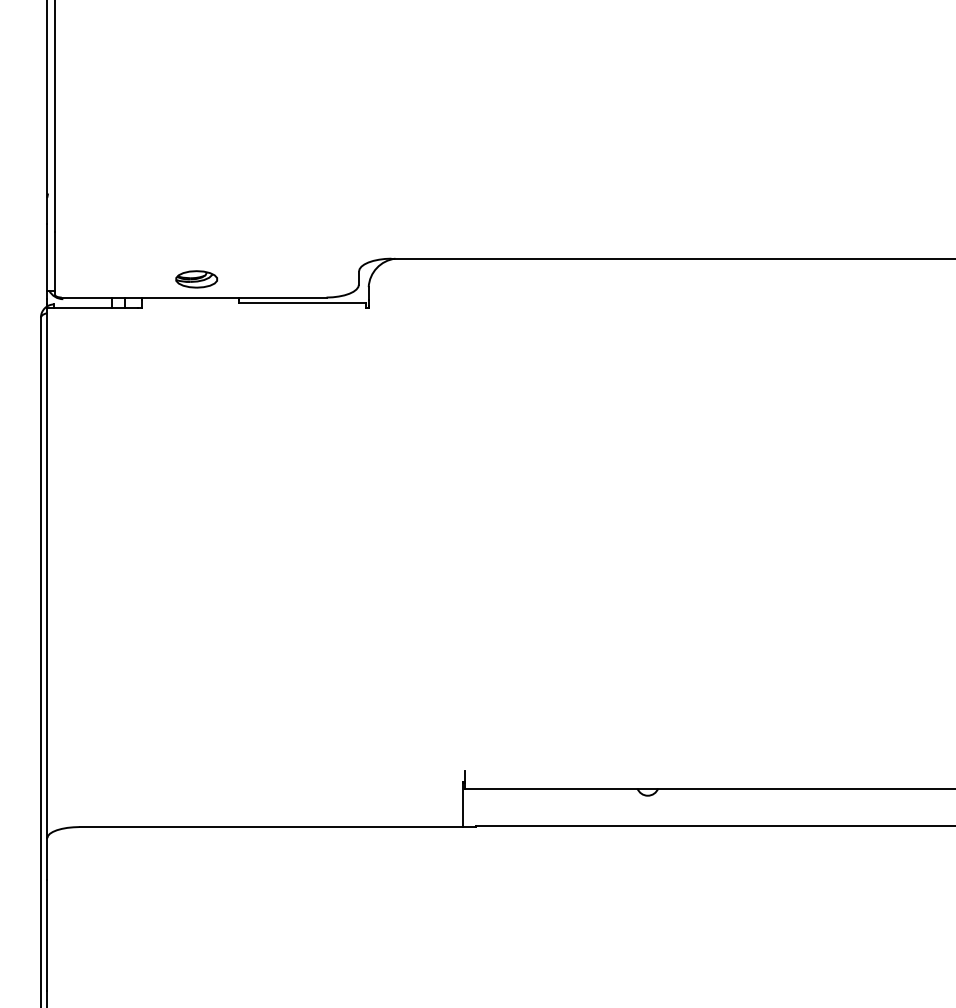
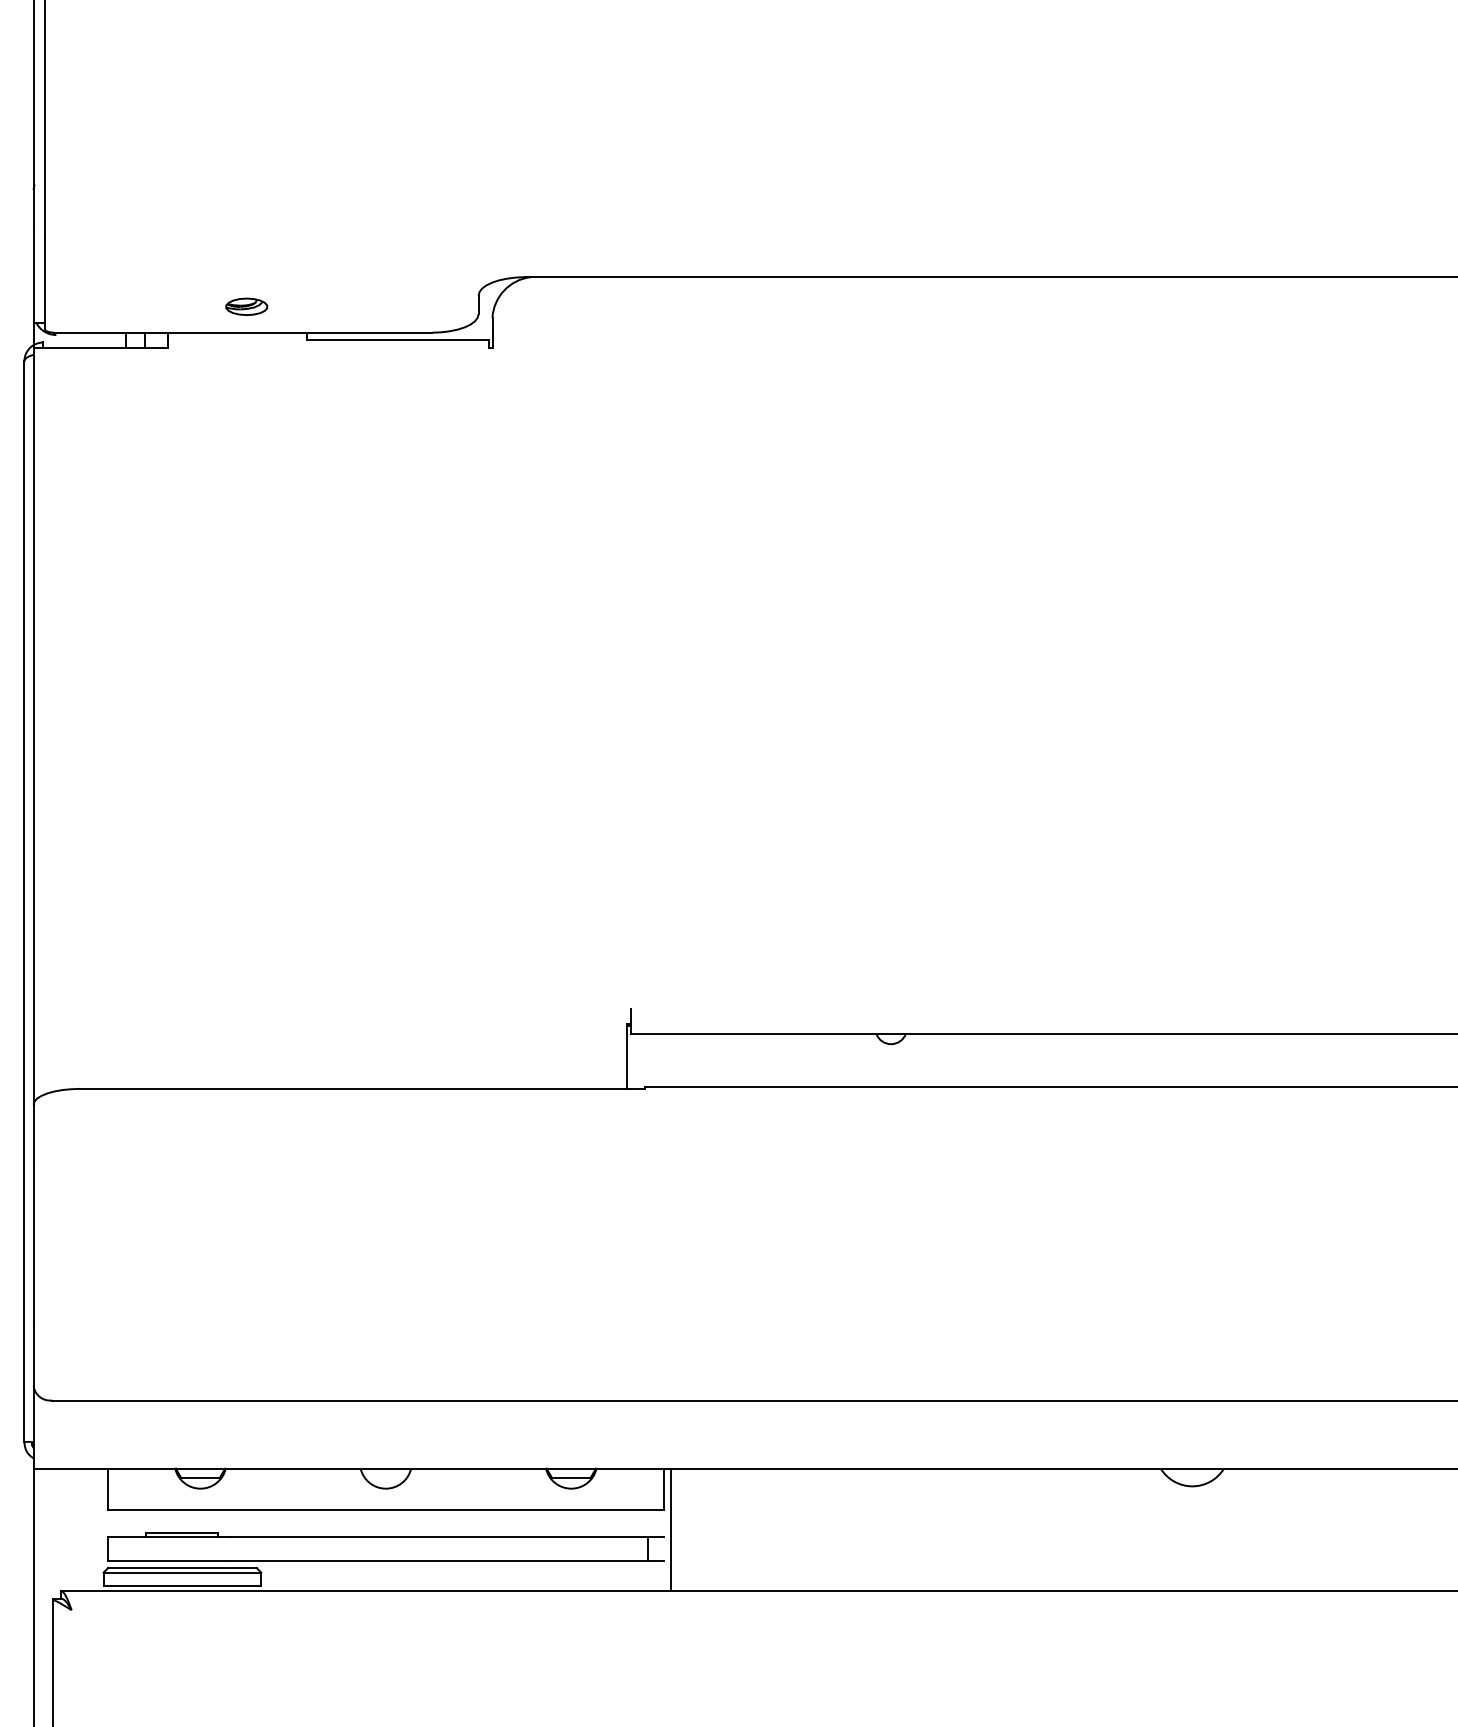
part: (196, 279) -> (246, 306), size x0.7

